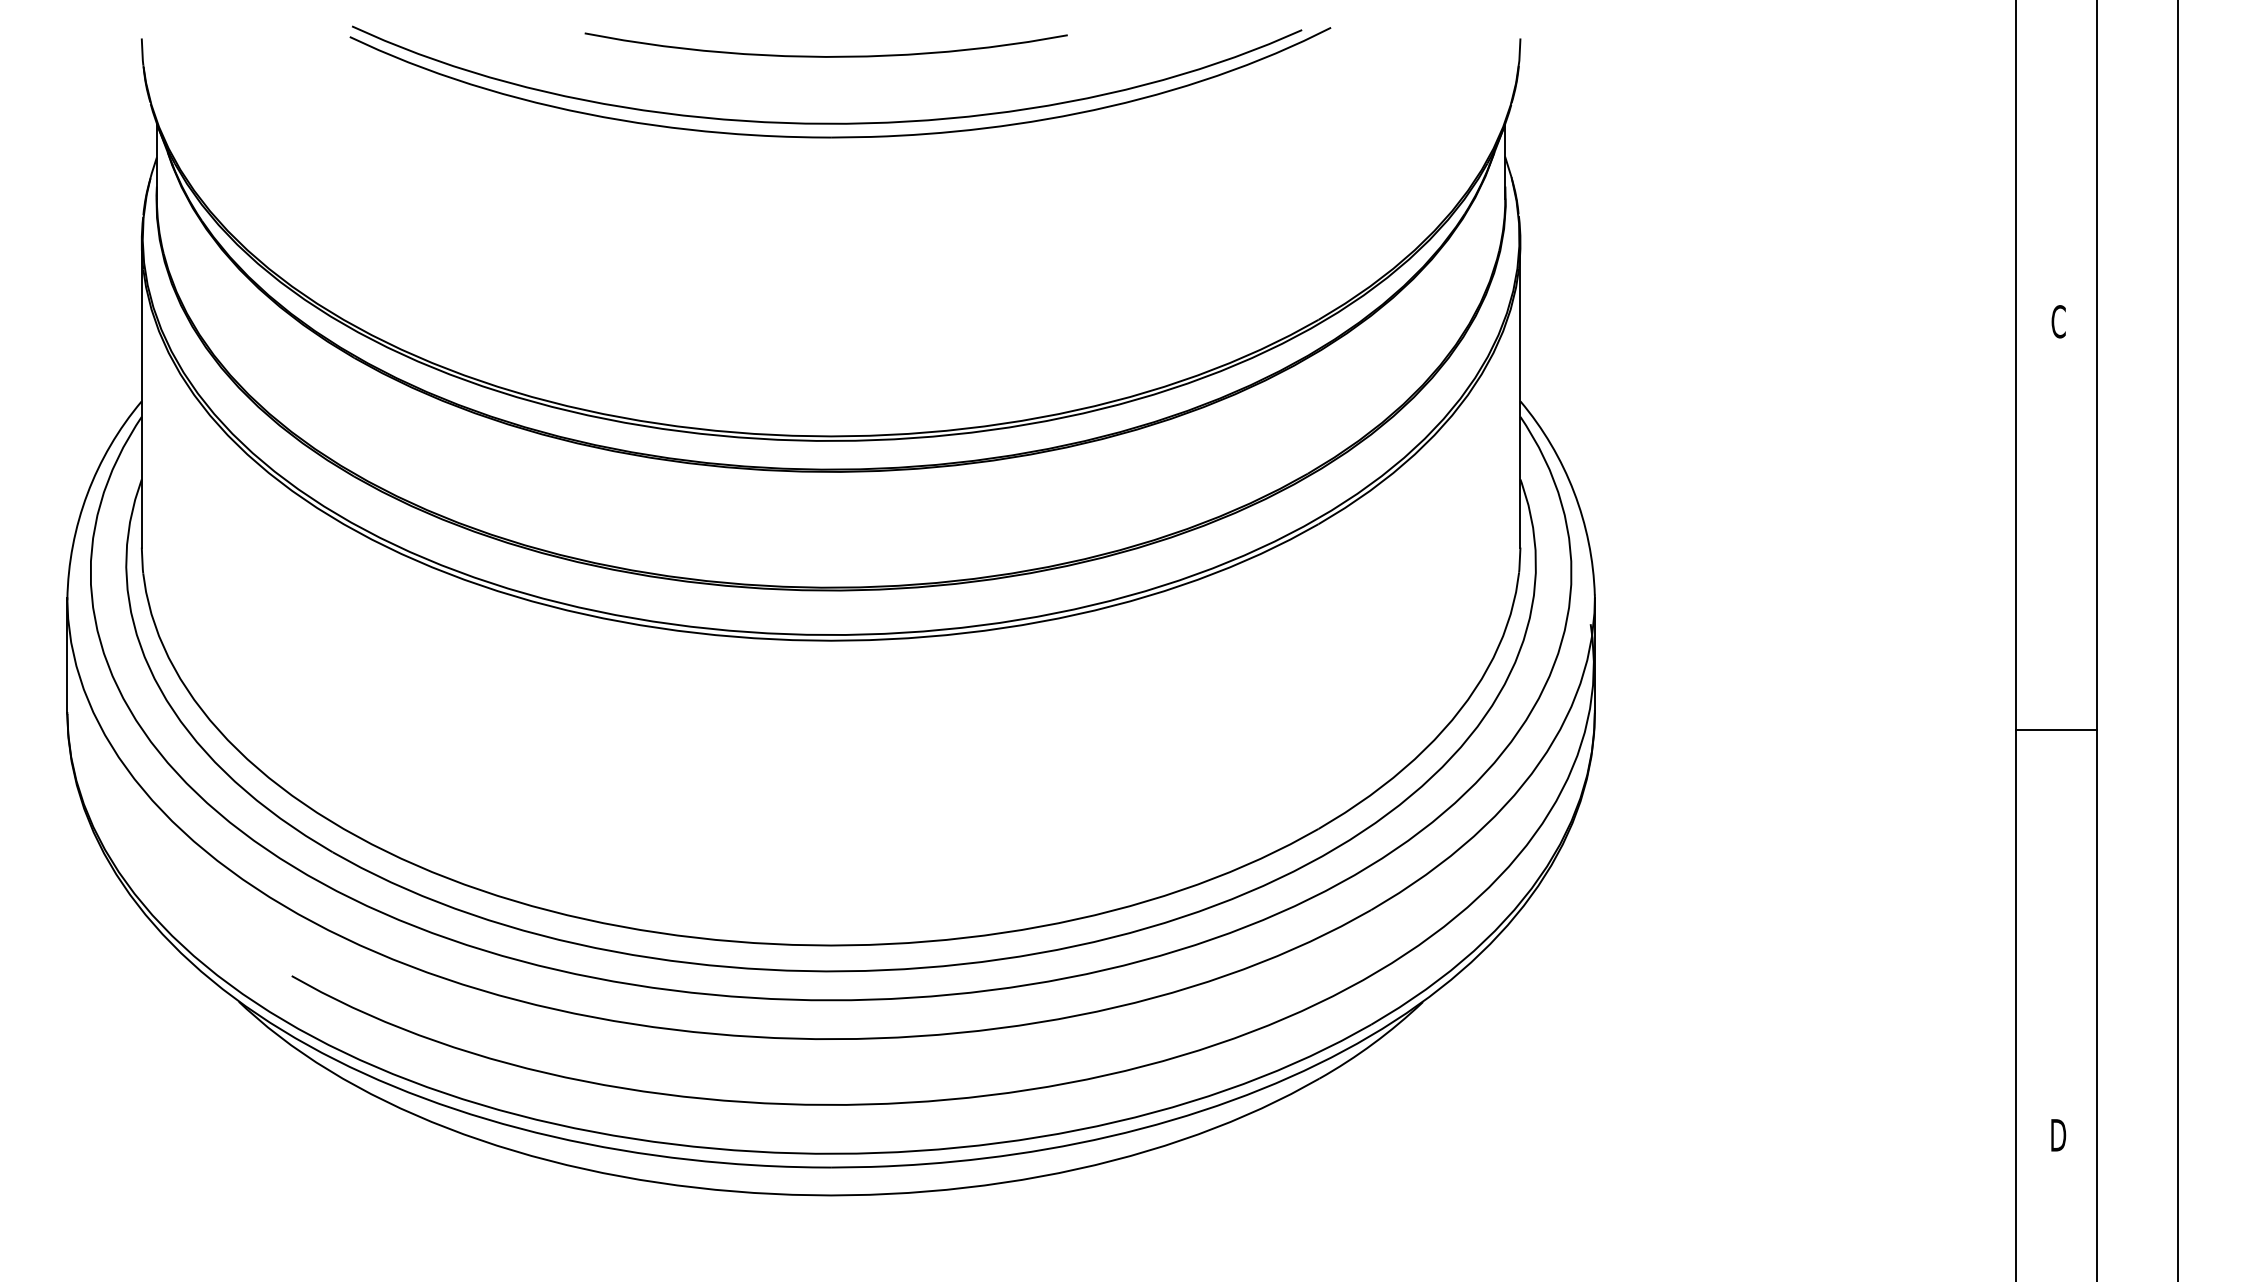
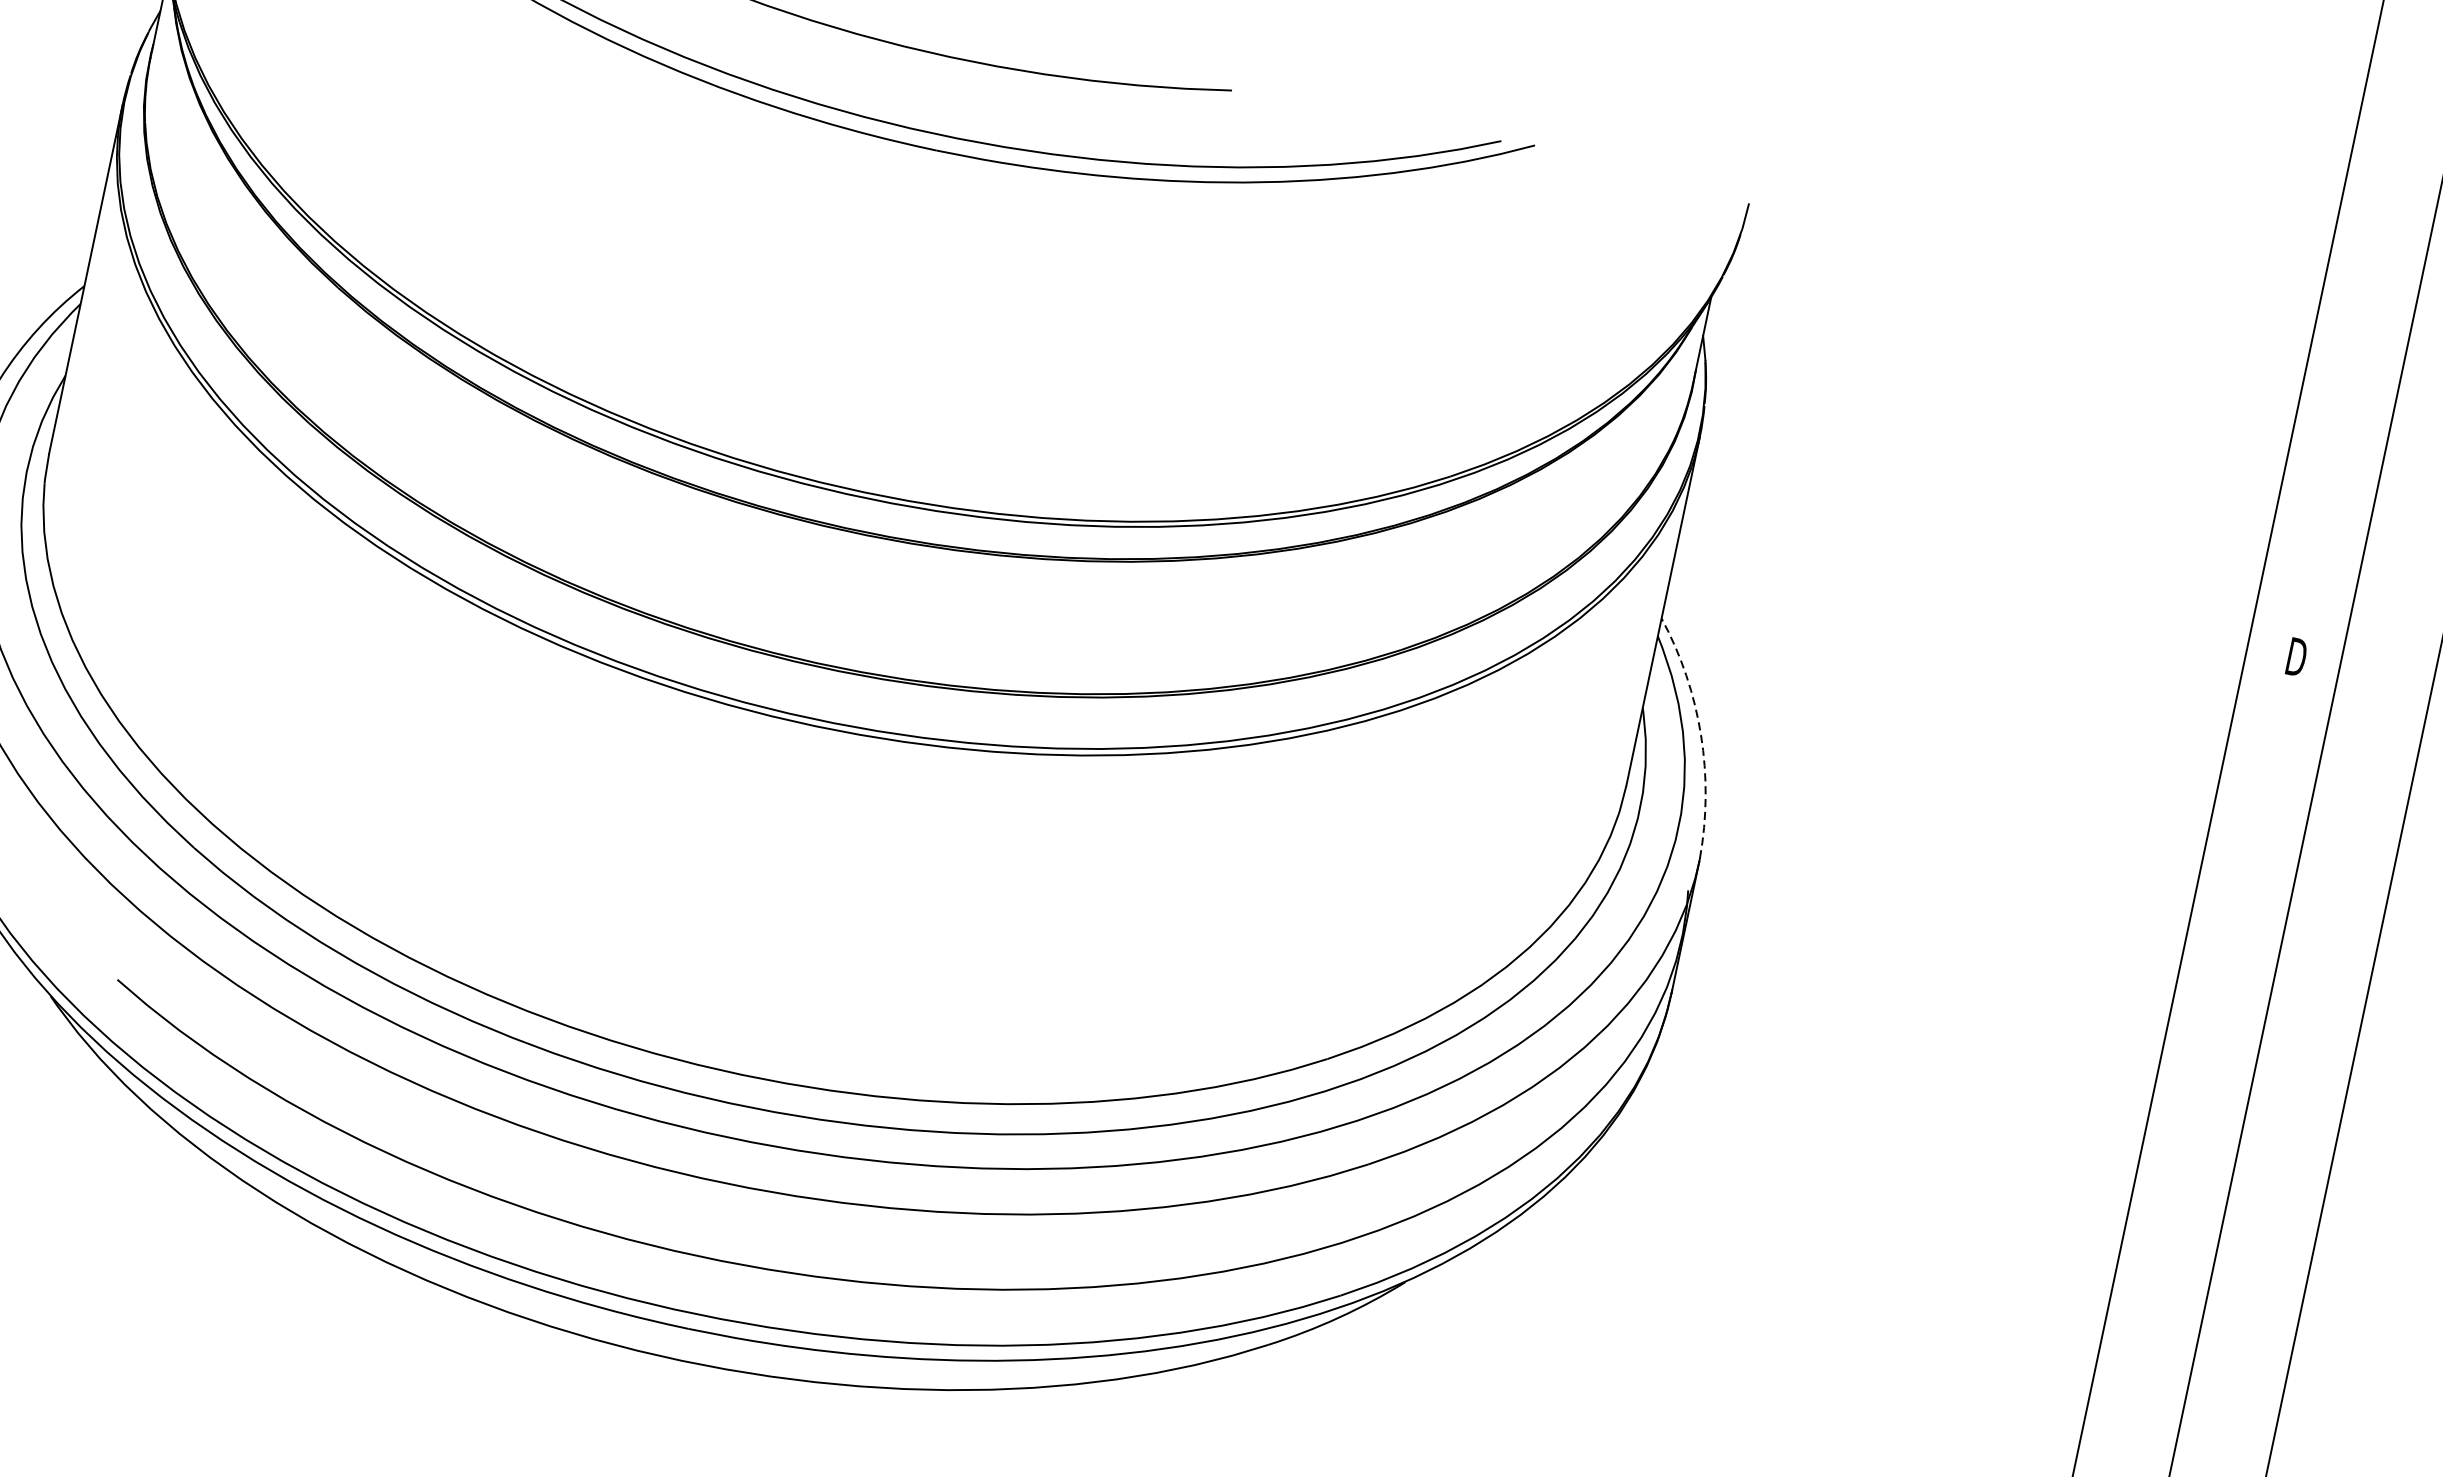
text: (2058, 321) -> (2296, 656), C -> D
arc: (1574, 492) -> (1701, 735), solid -> dashed
line: (2055, 730) -> (2194, 1124), removed

